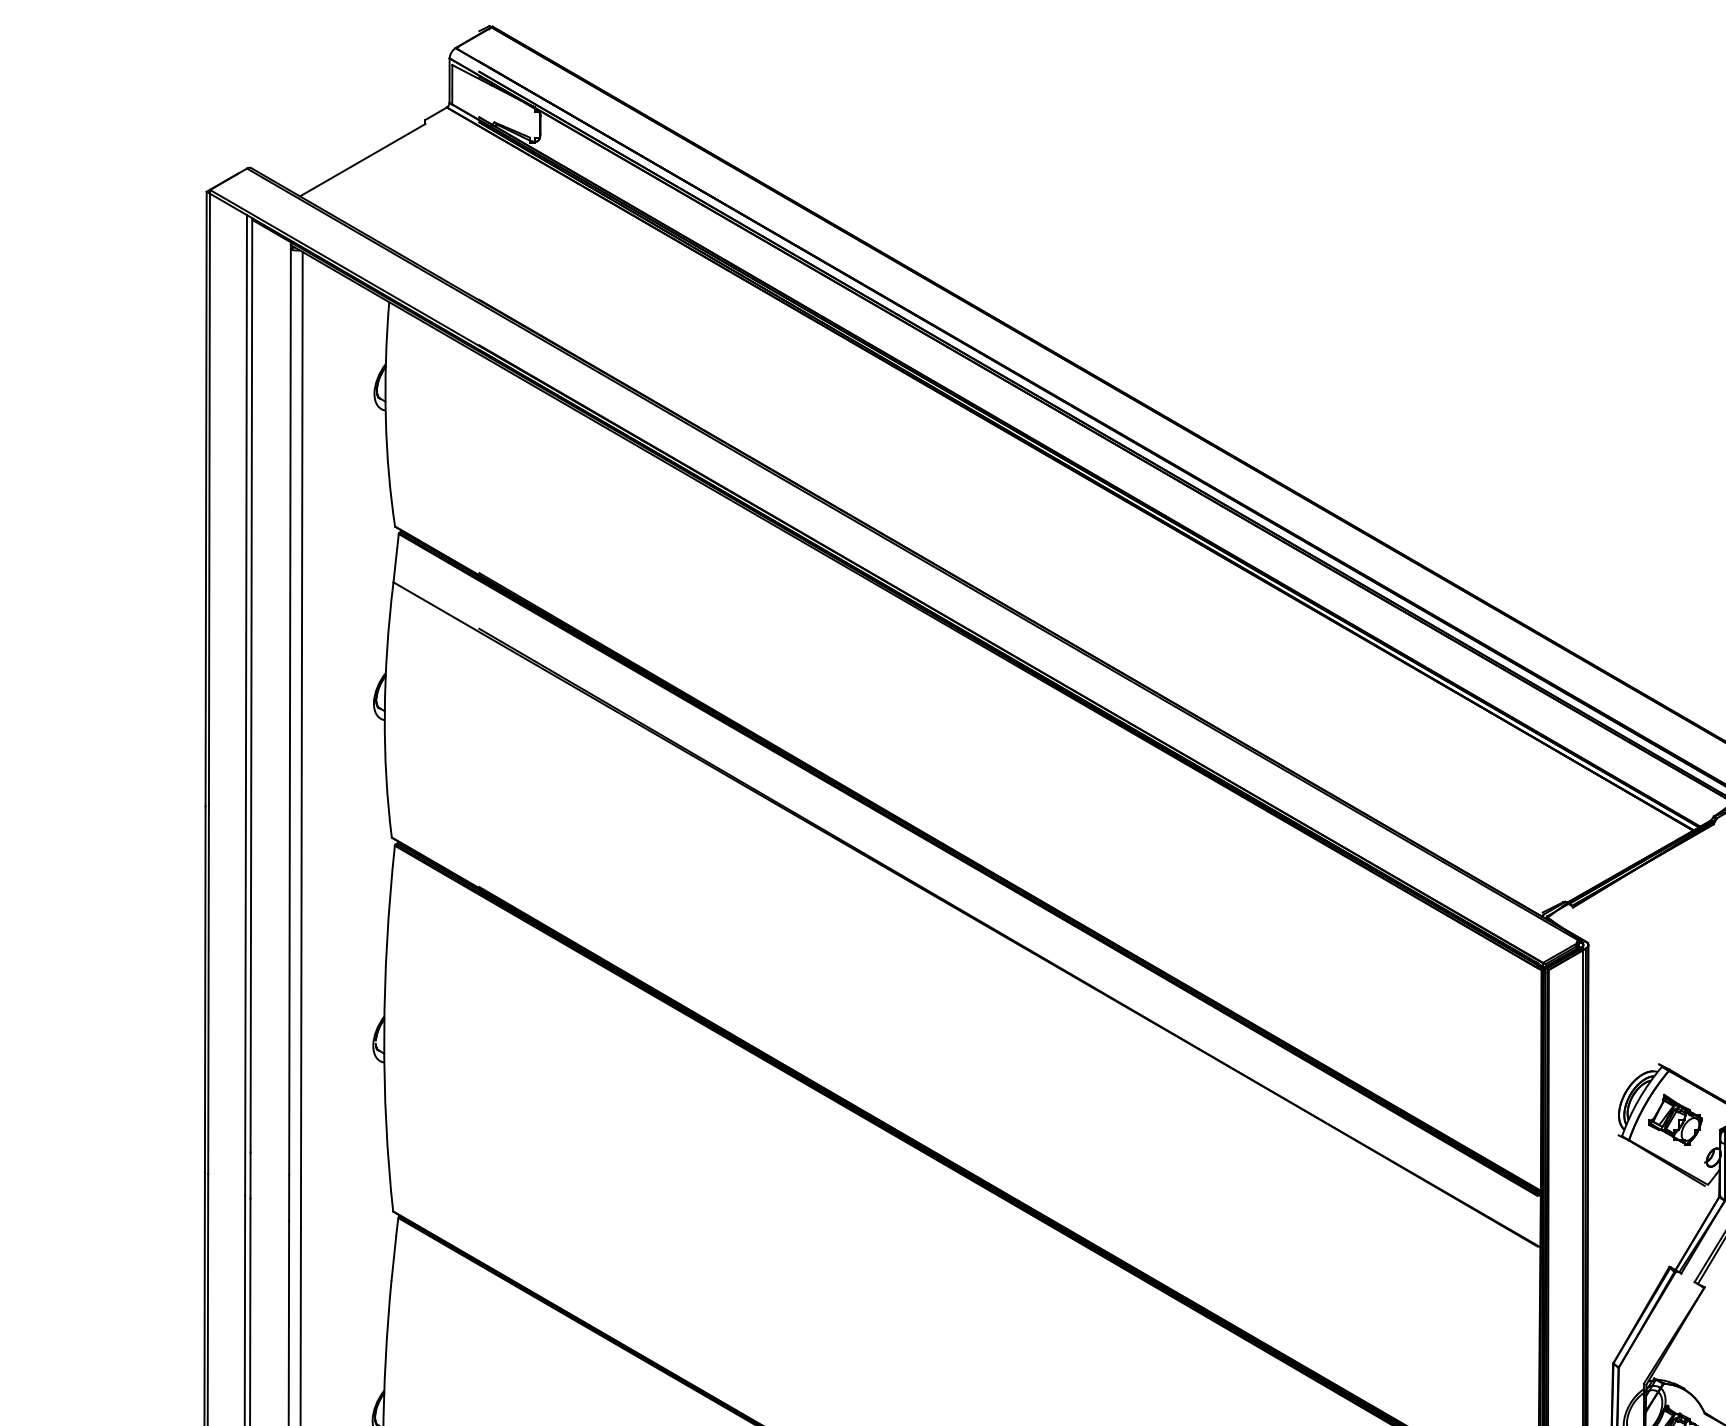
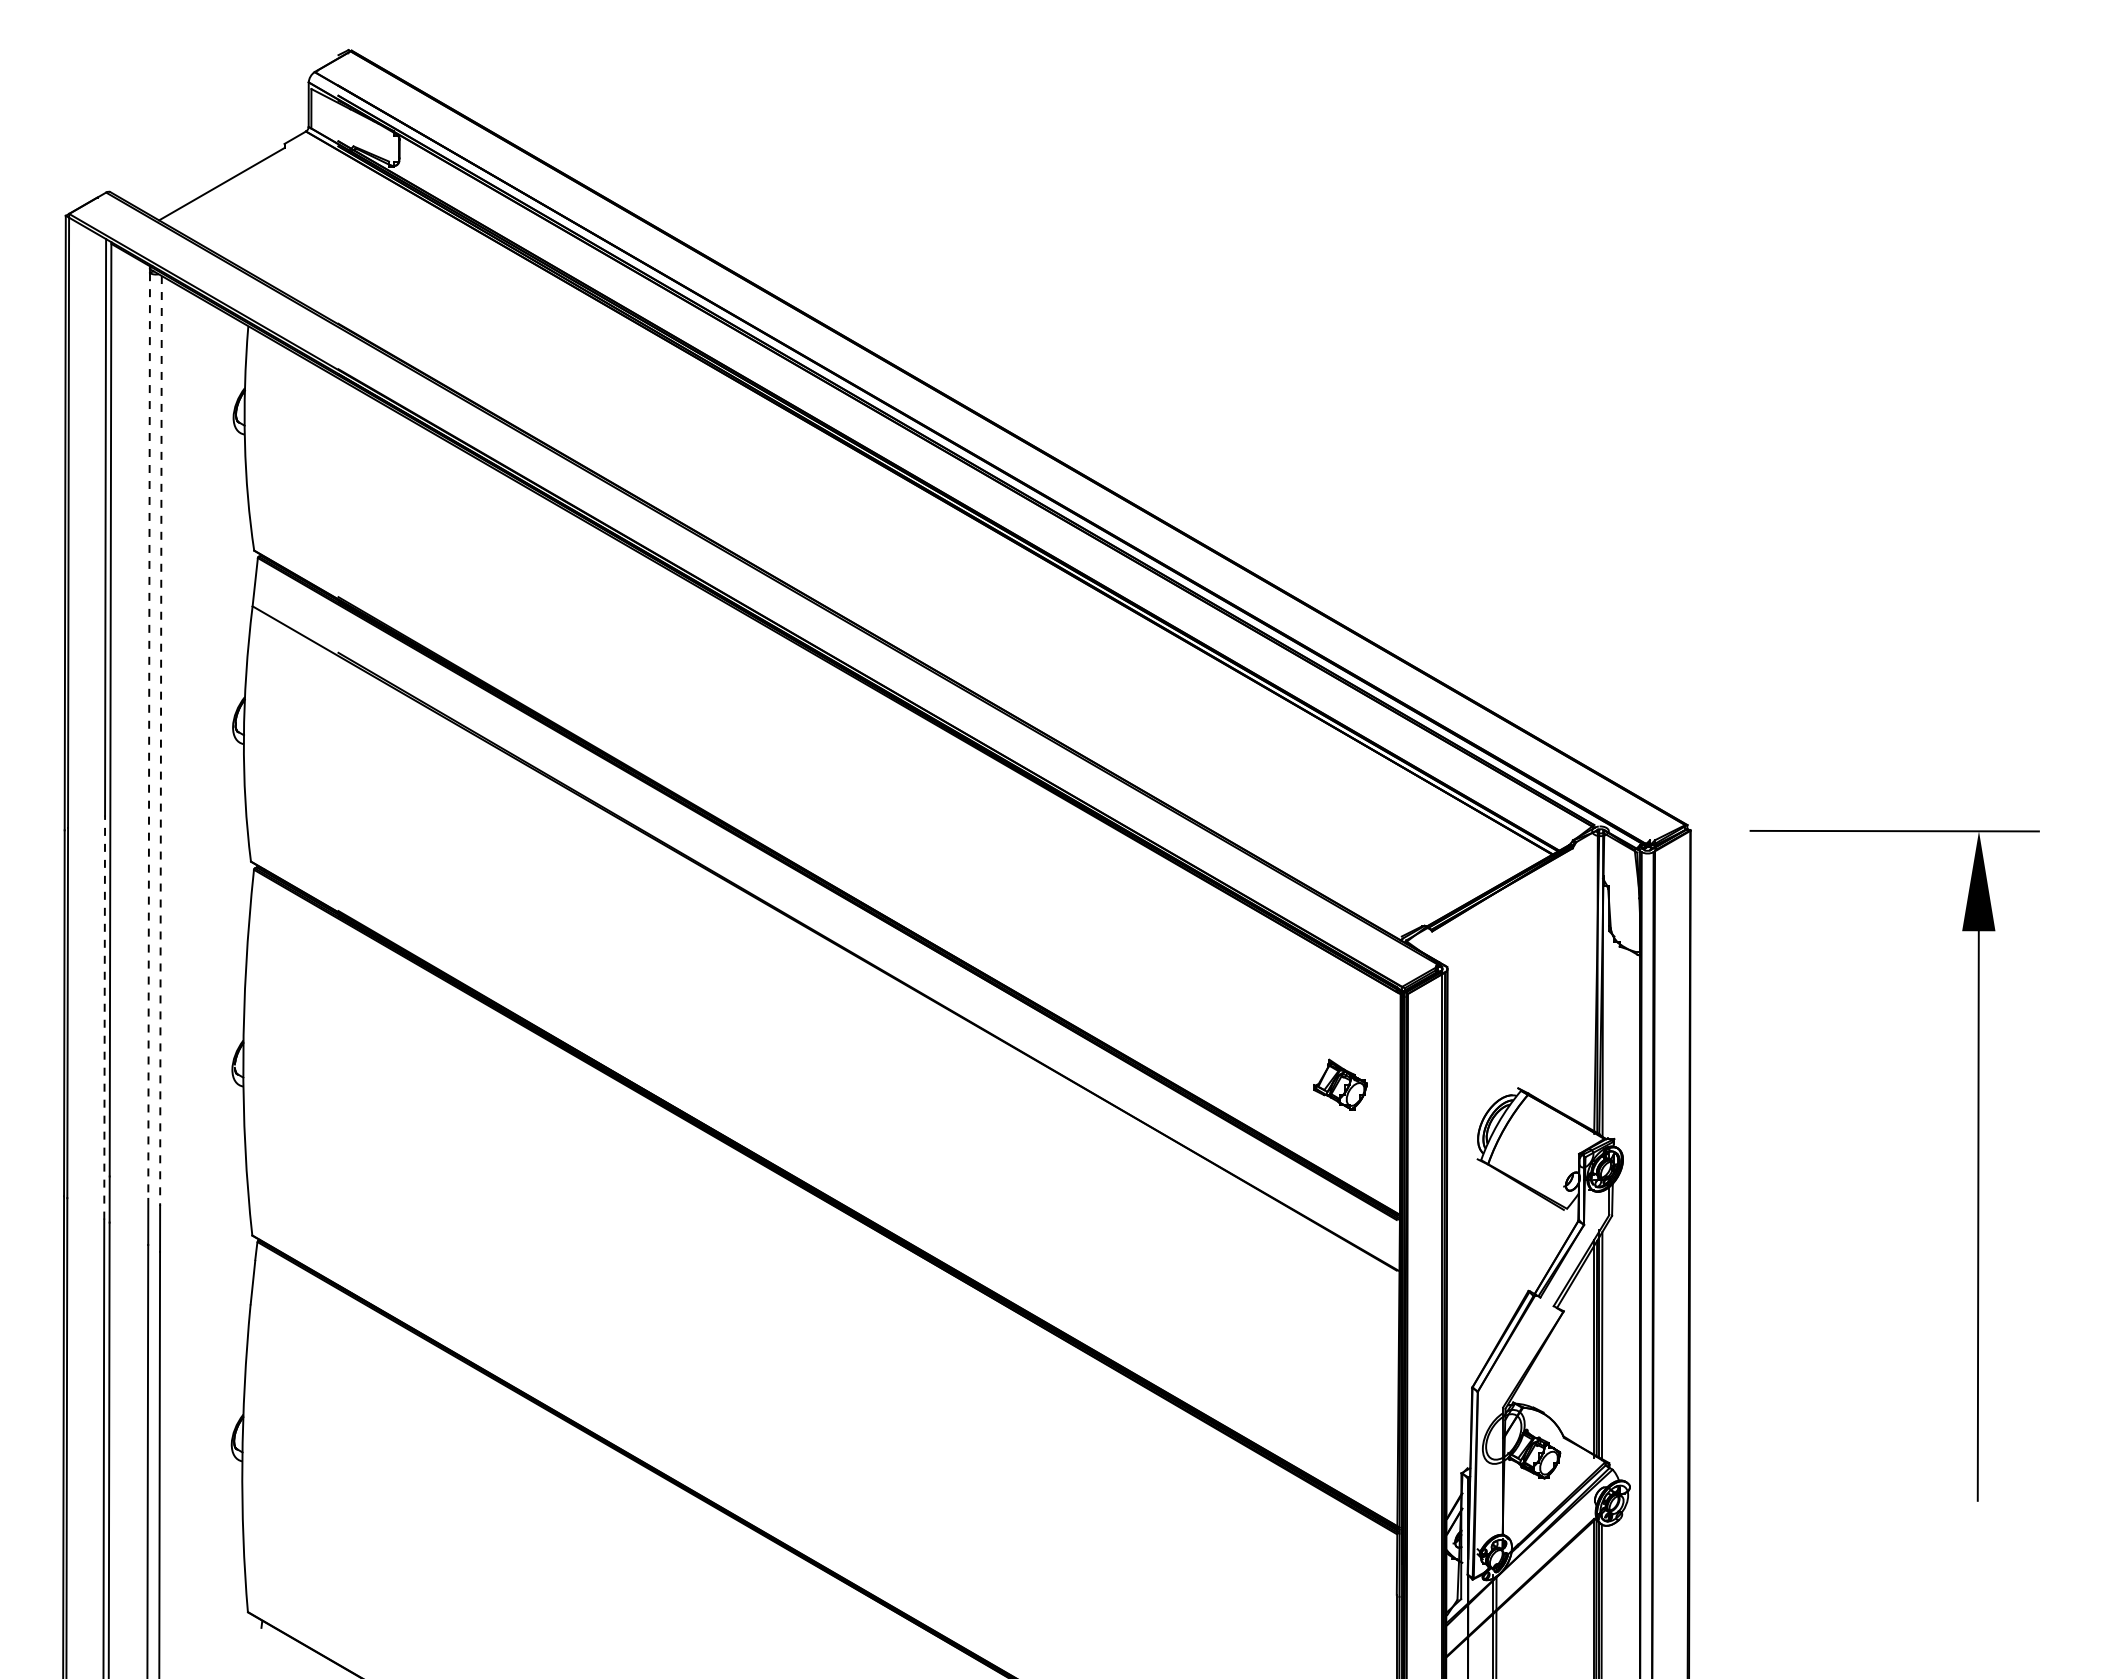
line: (290, 712) -> (149, 736), solid -> dashed
line: (301, 716) -> (160, 740), solid -> dashed
line: (245, 993) -> (104, 1017), solid -> dashed
part: (1675, 1119) -> (1340, 1084), moved

